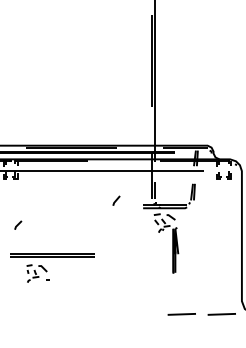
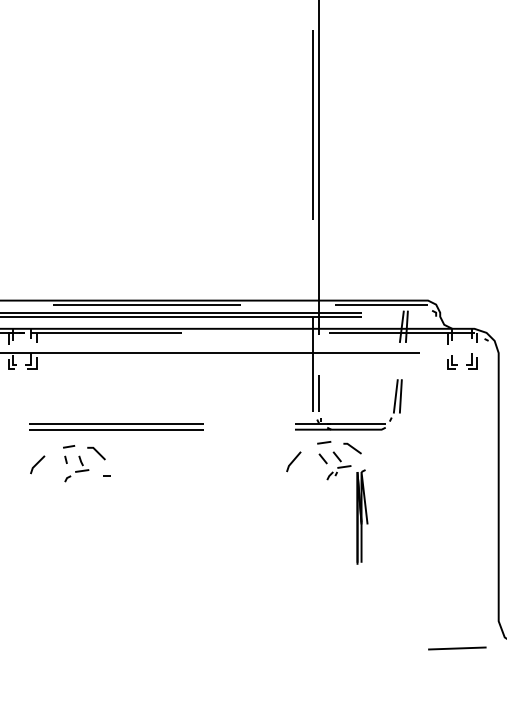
part: (116, 200) -> (293, 461), moved
part: (52, 267) -> (116, 450), moved
line: (181, 314) -> (374, 648), removed

